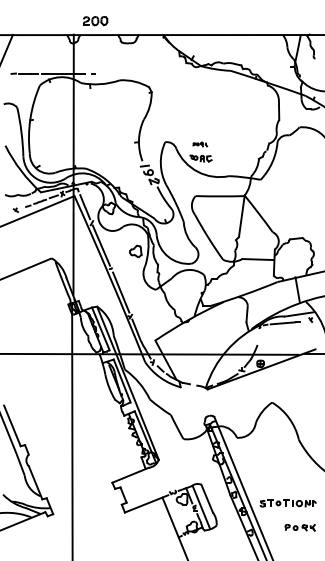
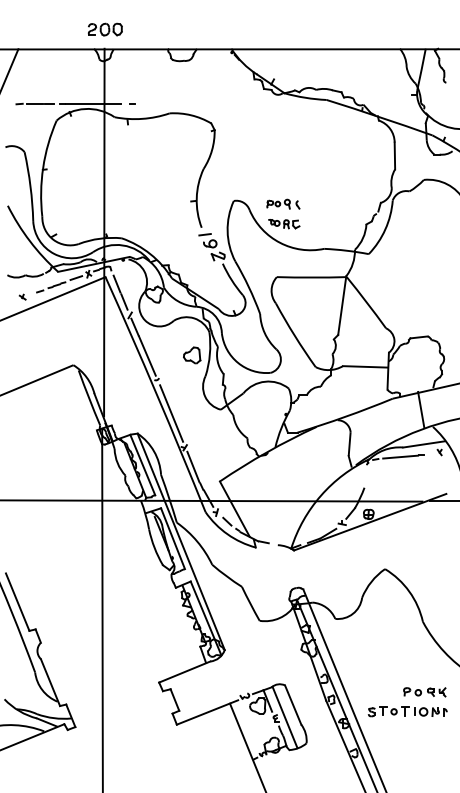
part: (94, 21) -> (104, 29), moved
part: (200, 144) -> (283, 203), size x1.67
part: (300, 527) -> (424, 692), moved

